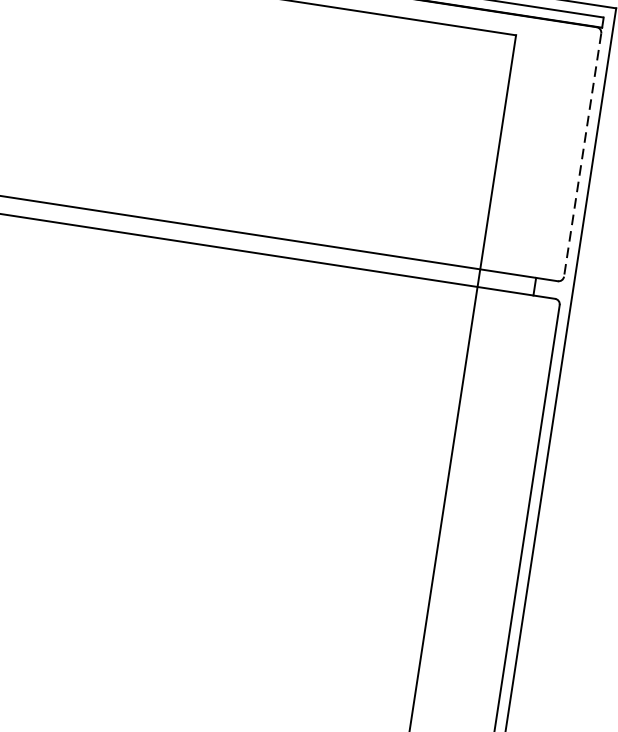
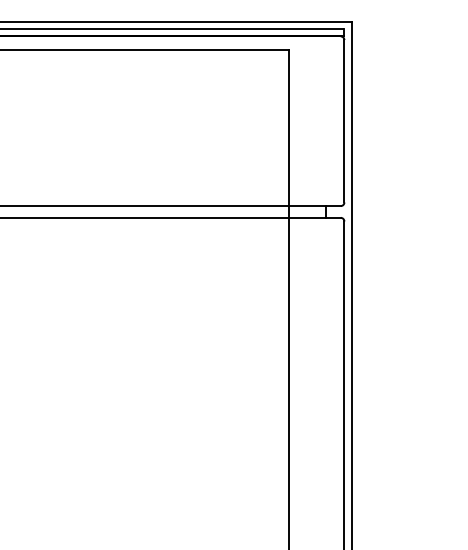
line: (582, 155) -> (344, 121), dashed -> solid

